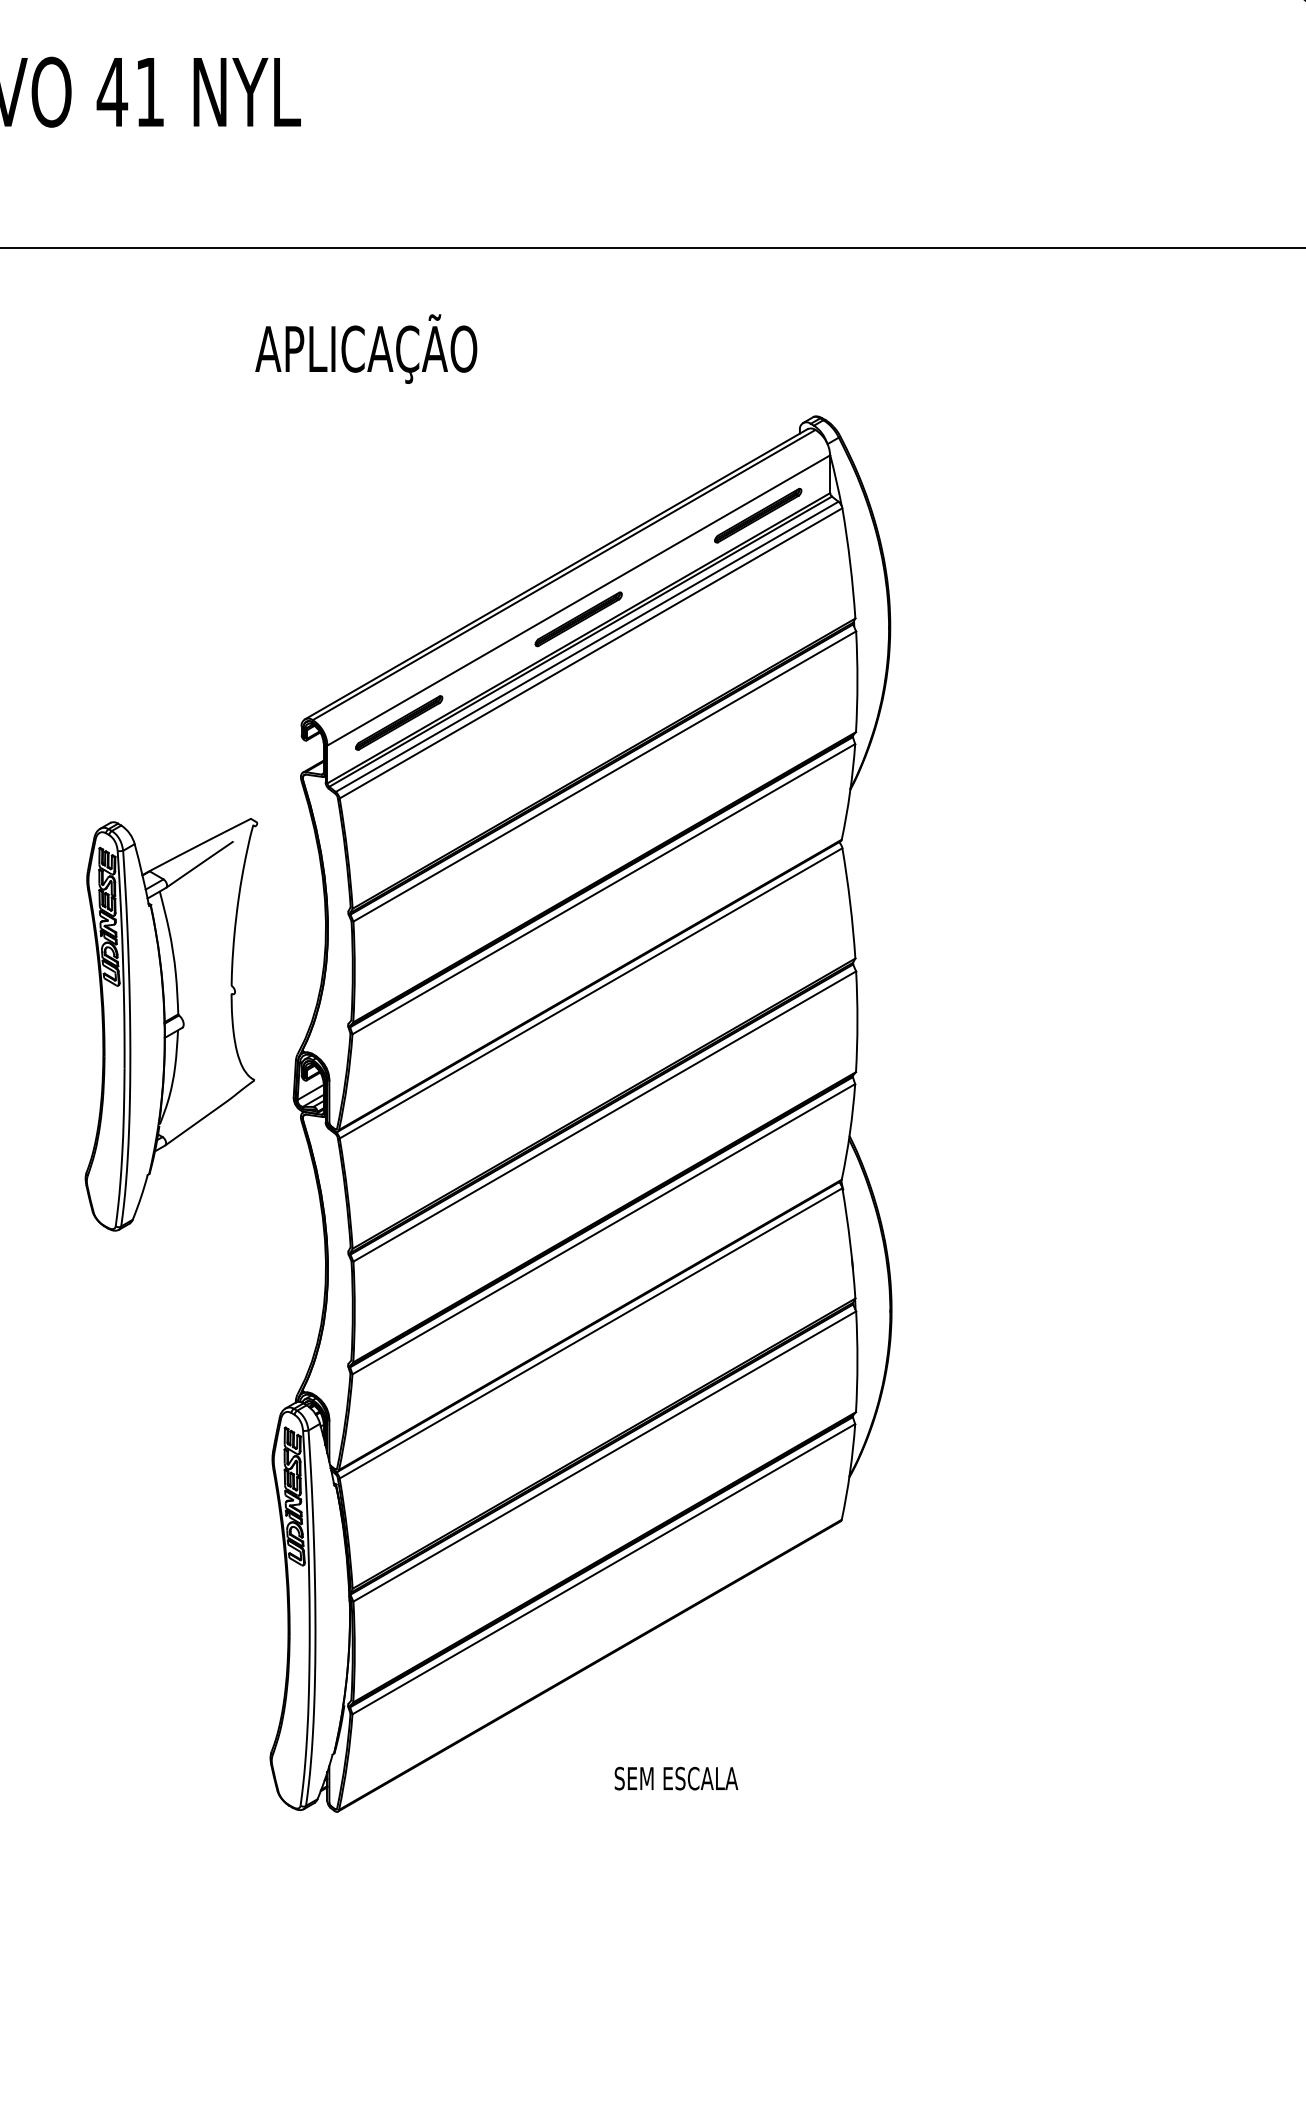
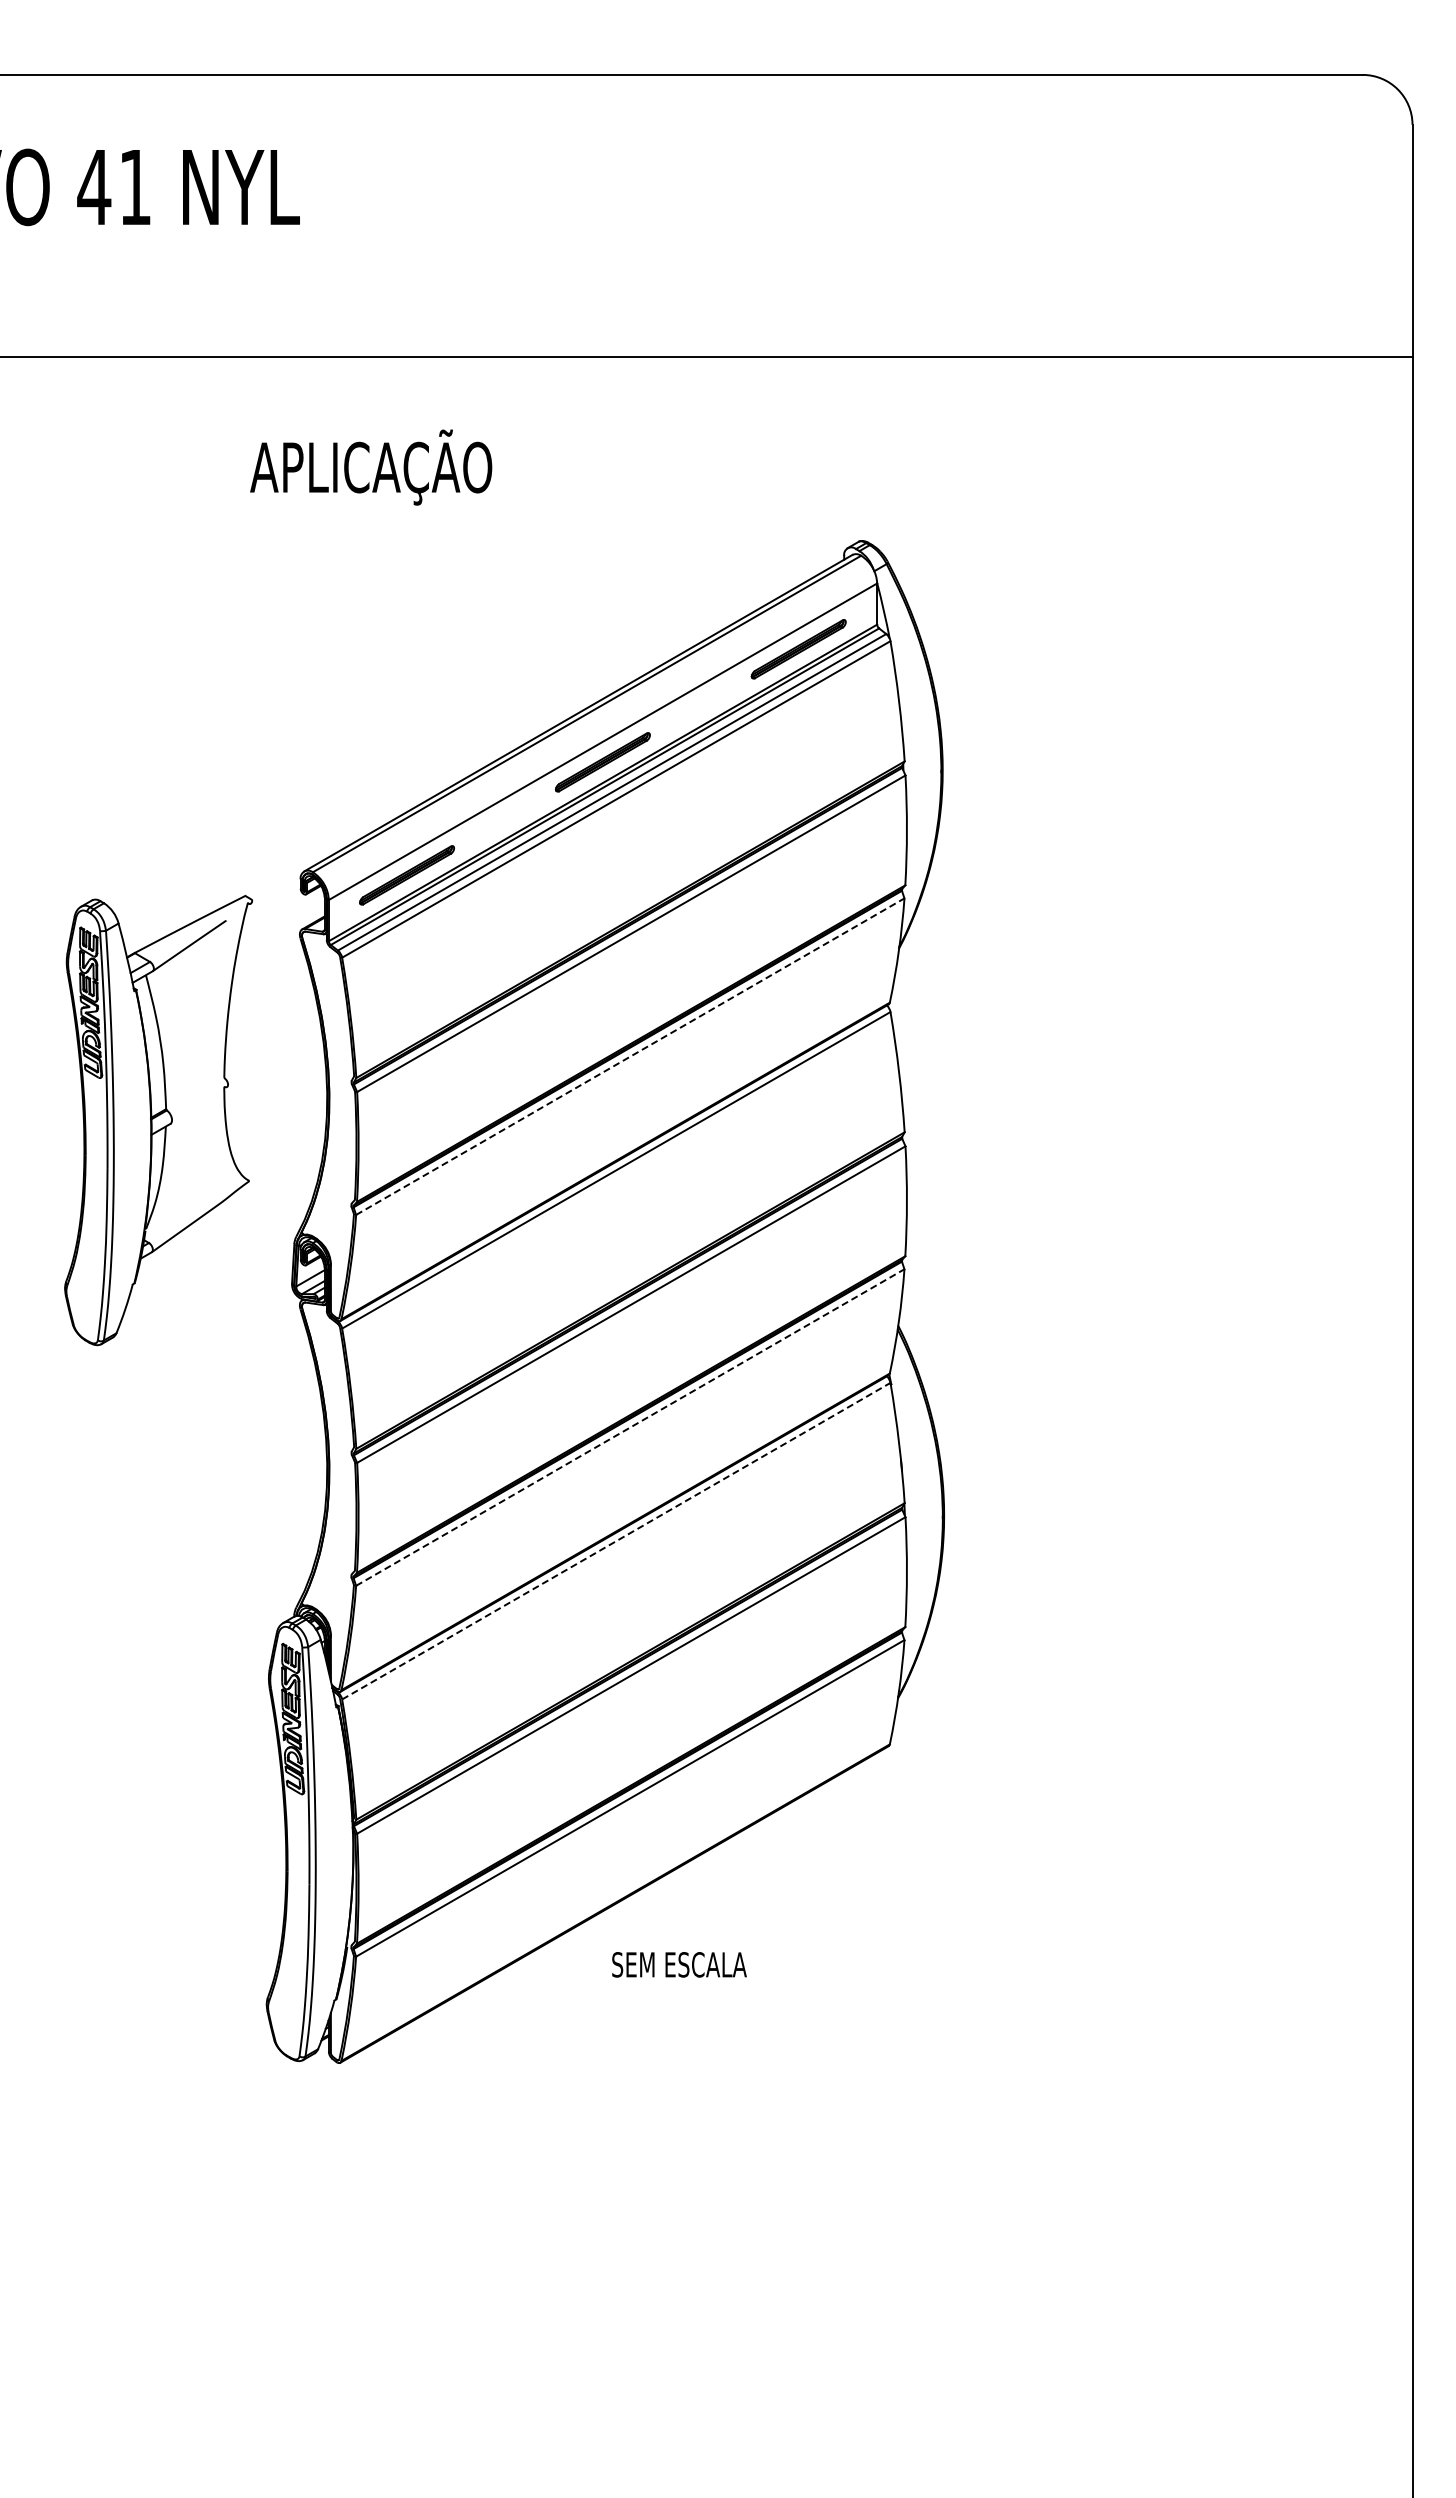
line: (604, 889) -> (630, 1056), solid -> dashed
part: (171, 1024) -> (158, 1120), moved
line: (604, 1229) -> (630, 1427), solid -> dashed
line: (591, 1333) -> (616, 1541), solid -> dashed
text: (676, 1778) -> (679, 1964), moved

